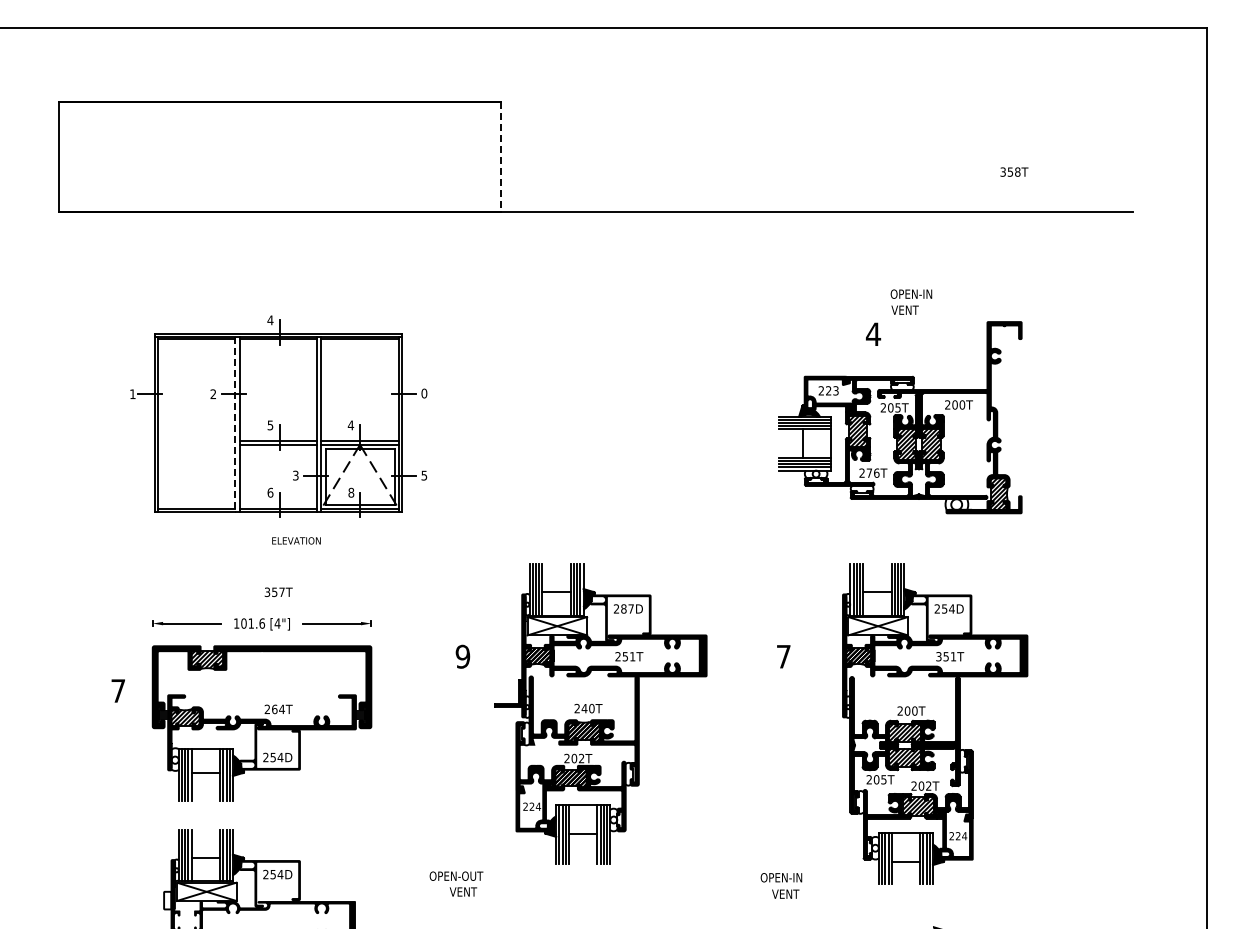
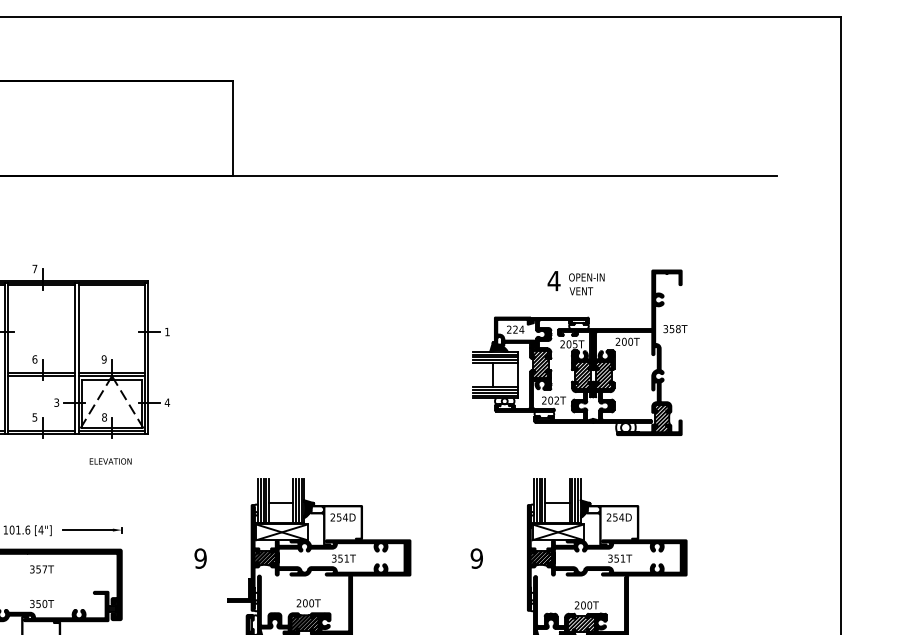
line: (500, 157) -> (232, 128), dashed -> solid
text: (1014, 171) -> (675, 328), moved
text: (911, 301) -> (586, 283), moved
text: (270, 320) -> (34, 269), 4 -> 7
text: (835, 390) -> (521, 329), 223 -> 224
text: (424, 393) -> (167, 331), 0 -> 1
line: (235, 425) -> (4, 359), dashed -> solid
text: (270, 425) -> (34, 359), 5 -> 6
text: (350, 425) -> (103, 359), 4 -> 9
text: (872, 472) -> (553, 400), 276T -> 202T
text: (424, 475) -> (167, 402), 5 -> 4
text: (270, 492) -> (34, 417), 6 -> 5
text: (296, 540) -> (110, 461), moved
text: (278, 591) -> (41, 568), moved
text: (627, 608) -> (342, 517), 287D -> 254D
text: (617, 656) -> (333, 558), 251T -> 351T
text: (783, 656) -> (476, 558), 7 -> 9
text: (584, 708) -> (305, 603), 240T -> 200T
text: (274, 709) -> (38, 604), 264T -> 350T

